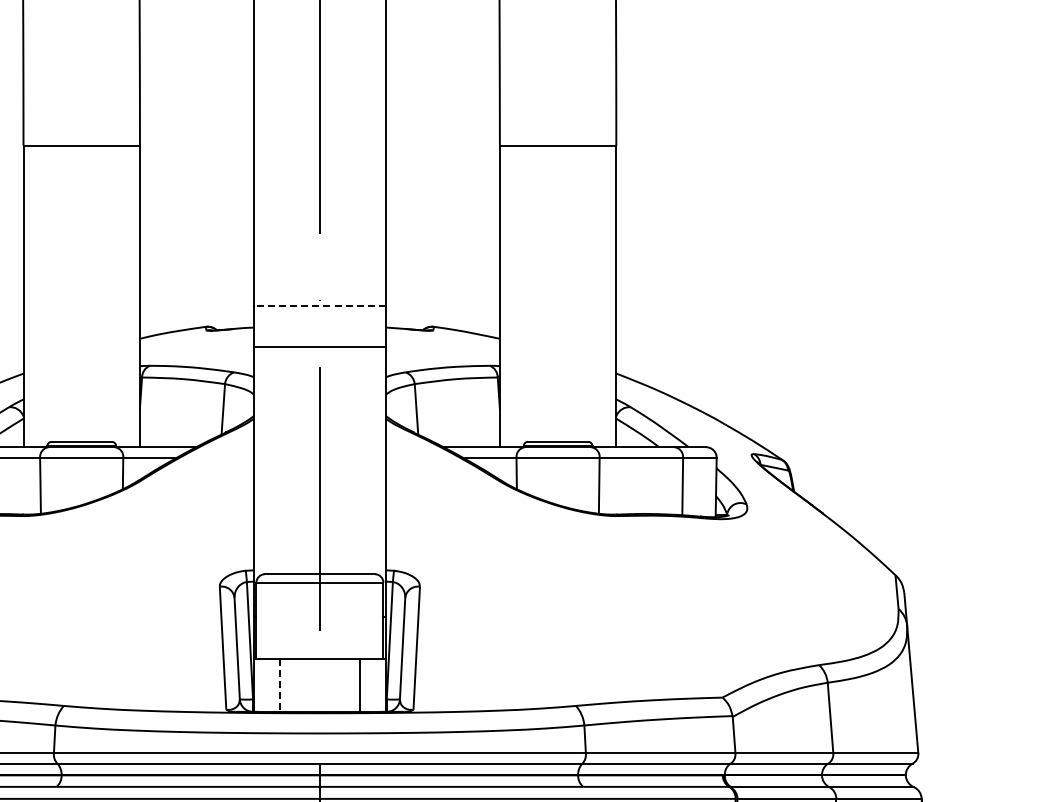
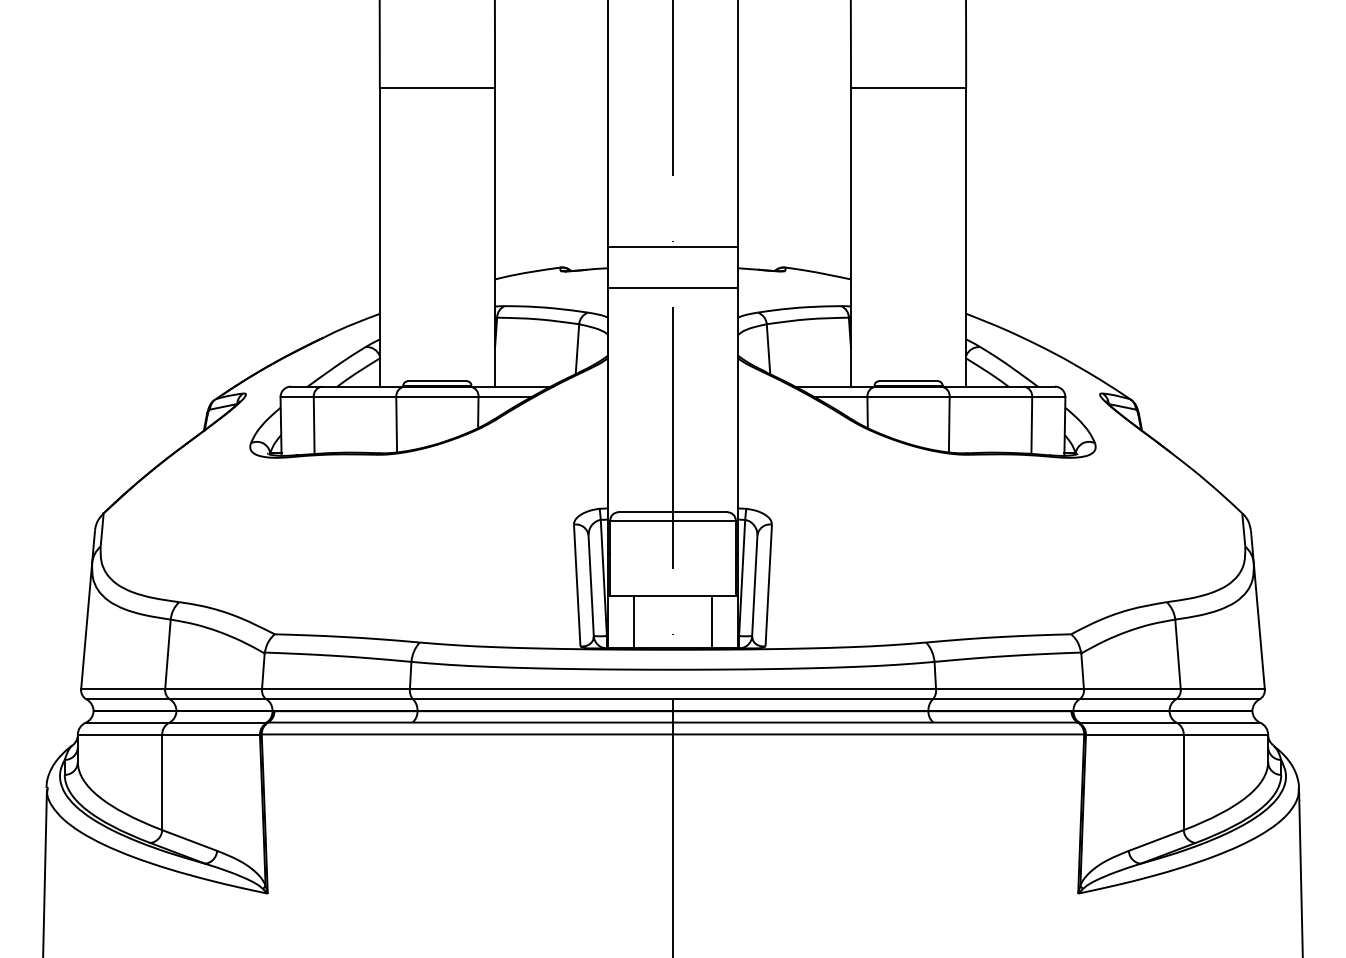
line: (319, 306) -> (672, 247), dashed -> solid
line: (279, 685) -> (633, 622), dashed -> solid

